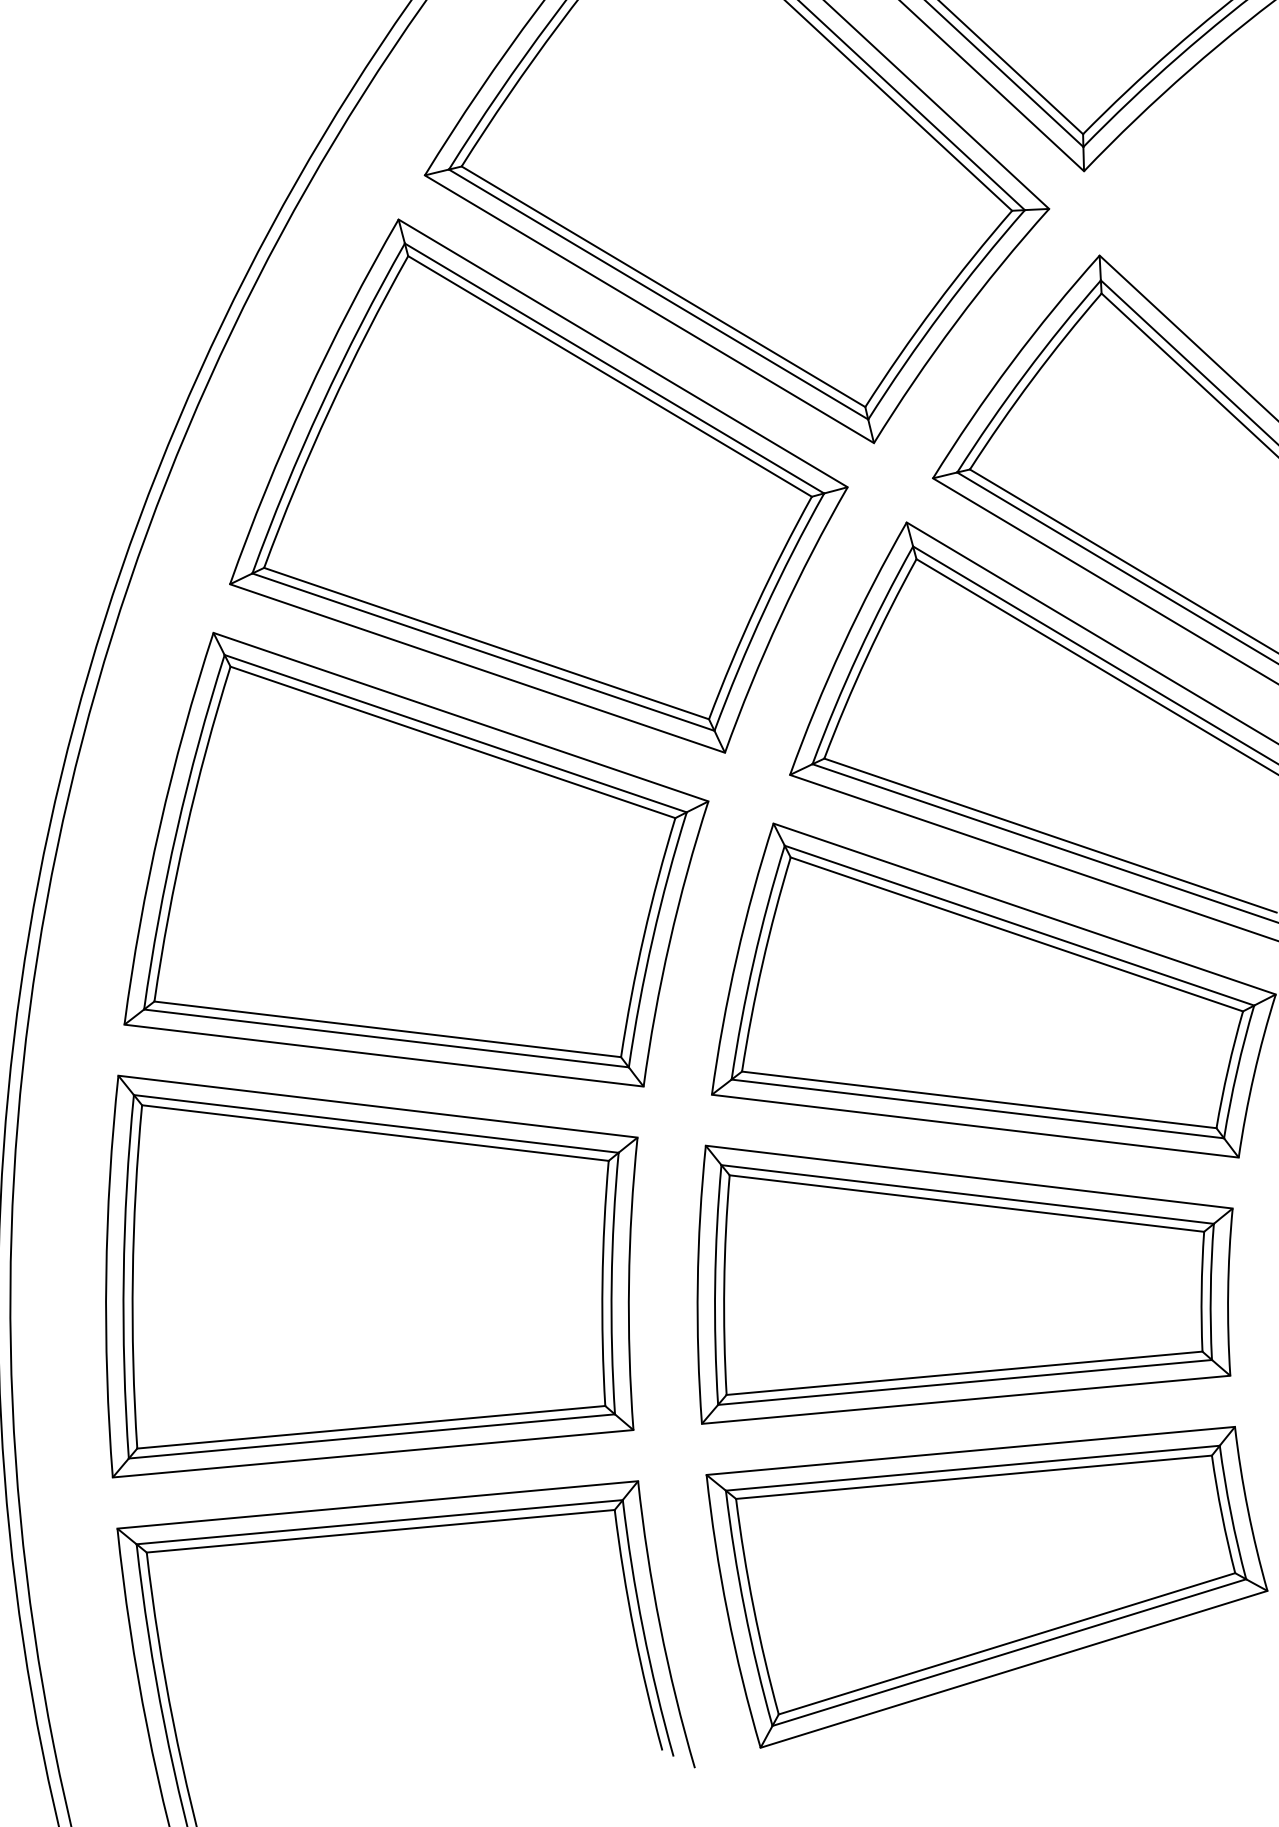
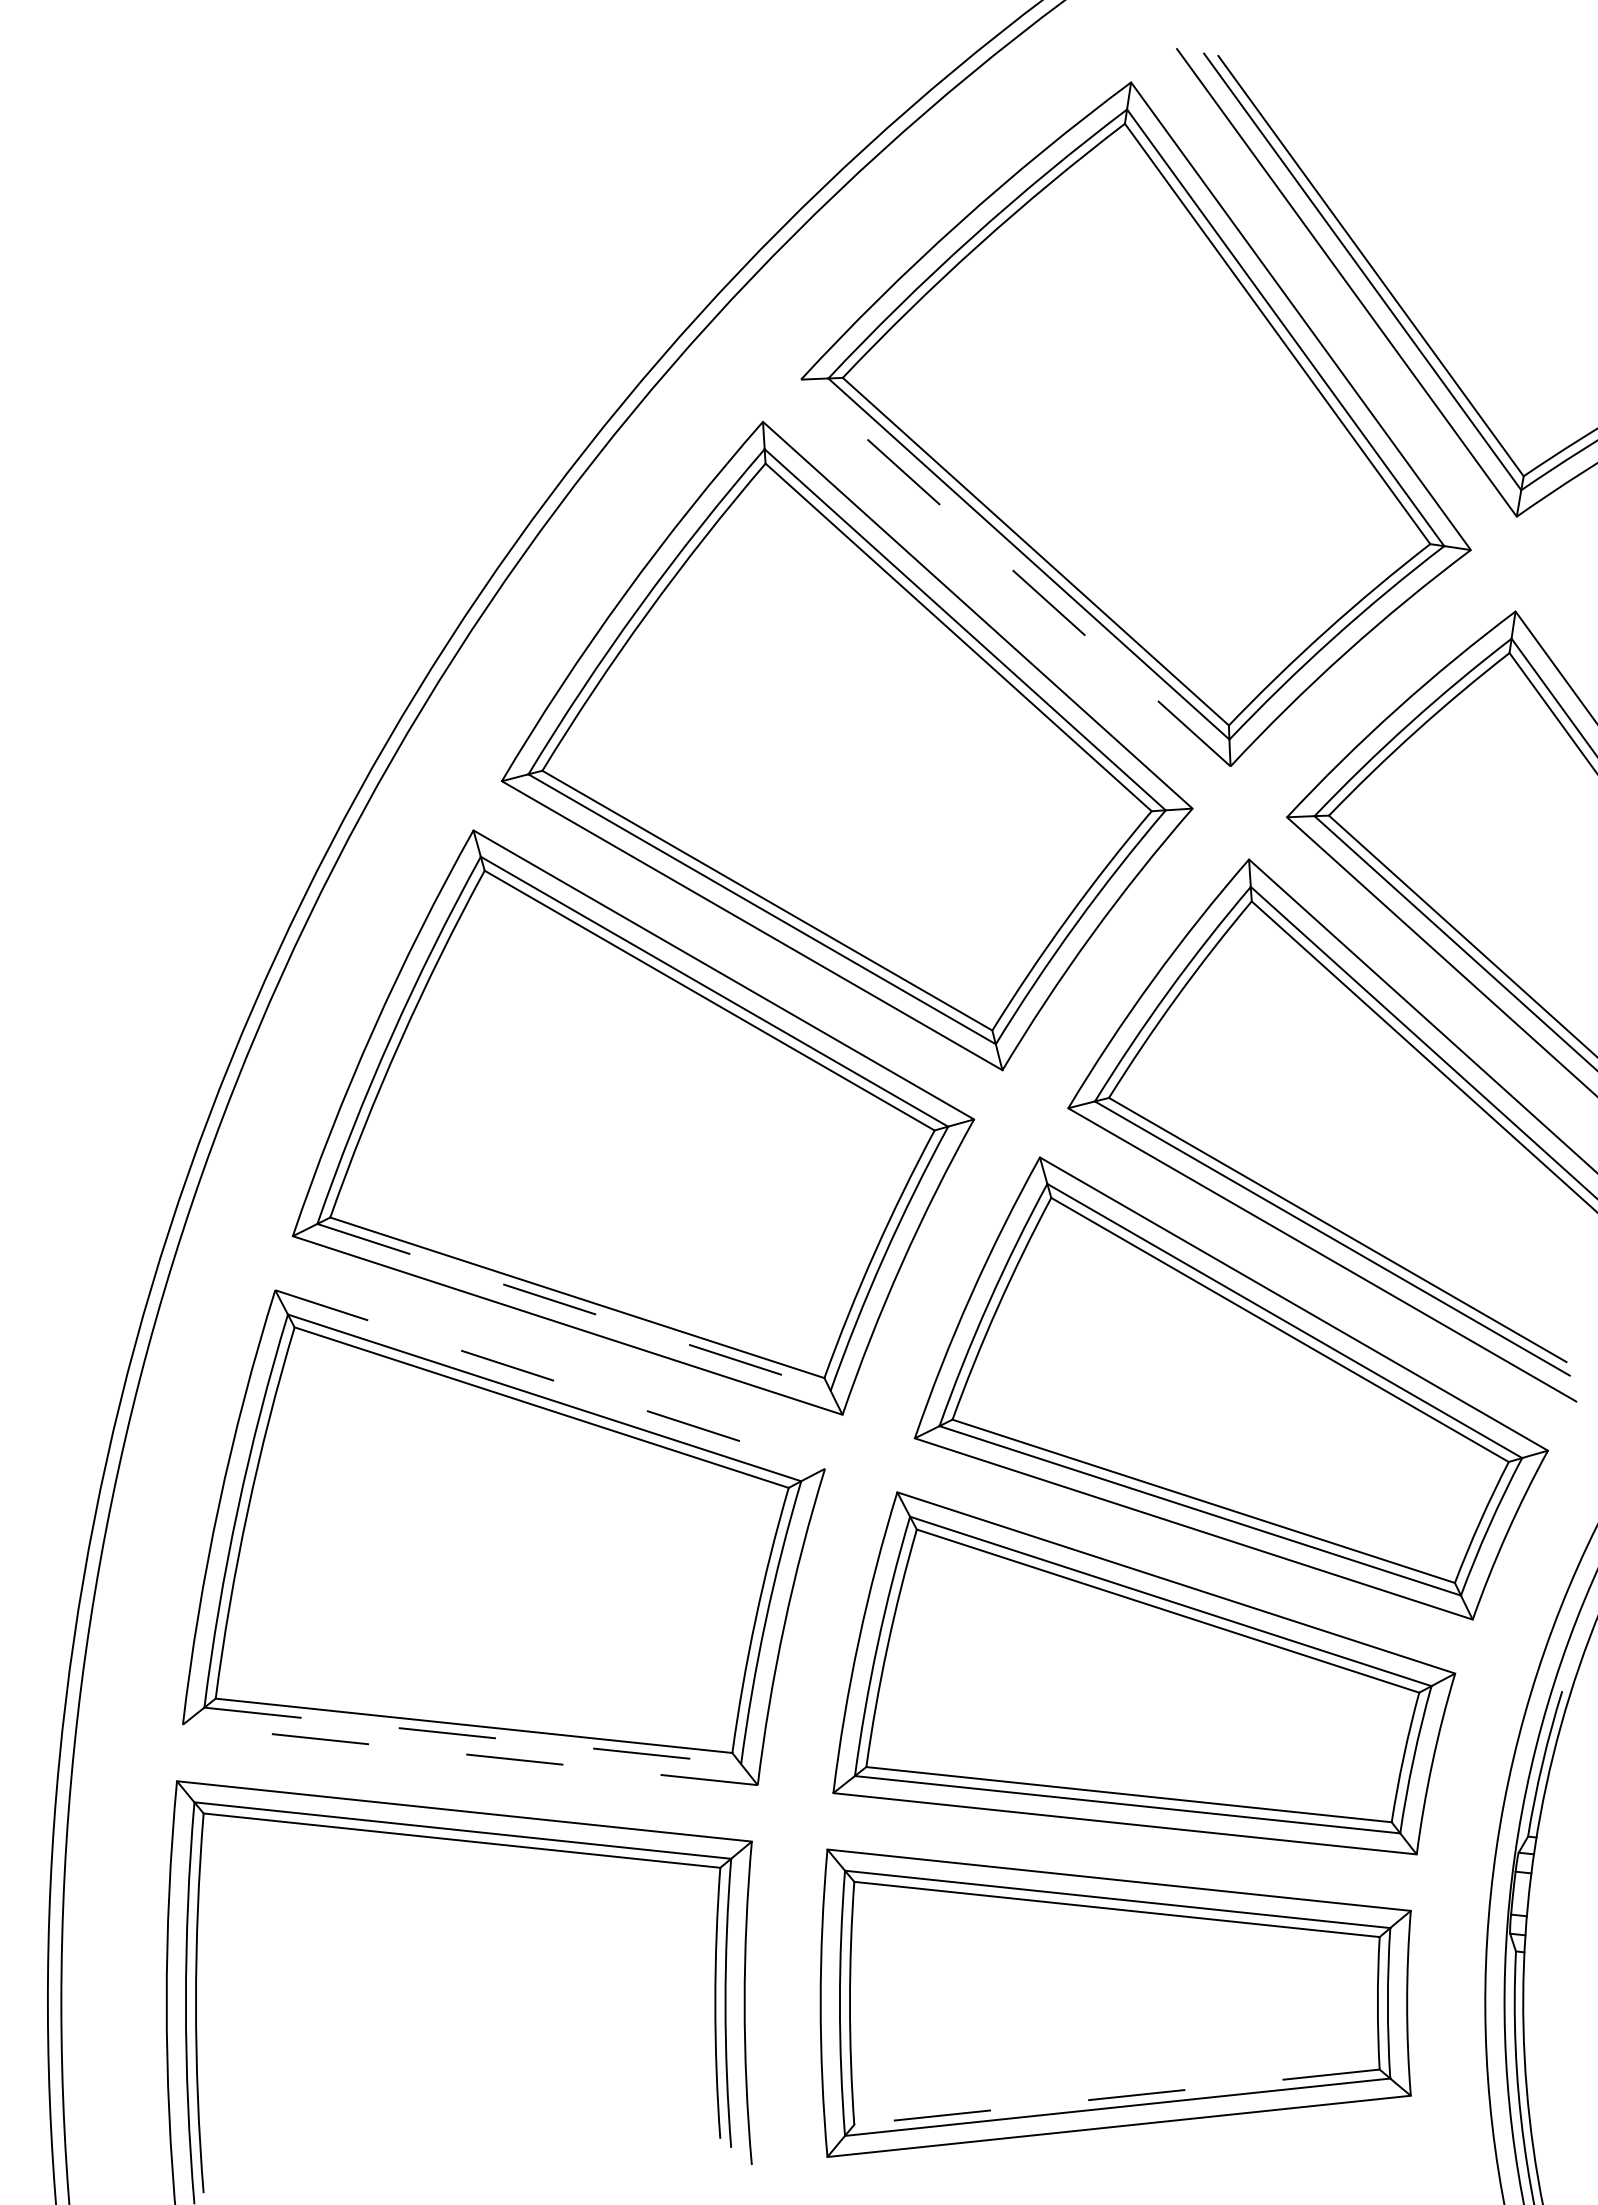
line: (649, 309) -> (1015, 573), solid -> dashed
line: (386, 1038) -> (574, 1307), solid -> dashed
line: (378, 1106) -> (550, 1379), solid -> dashed
line: (371, 1436) -> (472, 1735), solid -> dashed
line: (373, 1453) -> (470, 1754), solid -> dashed
line: (1006, 1644) -> (1116, 2097), solid -> dashed

